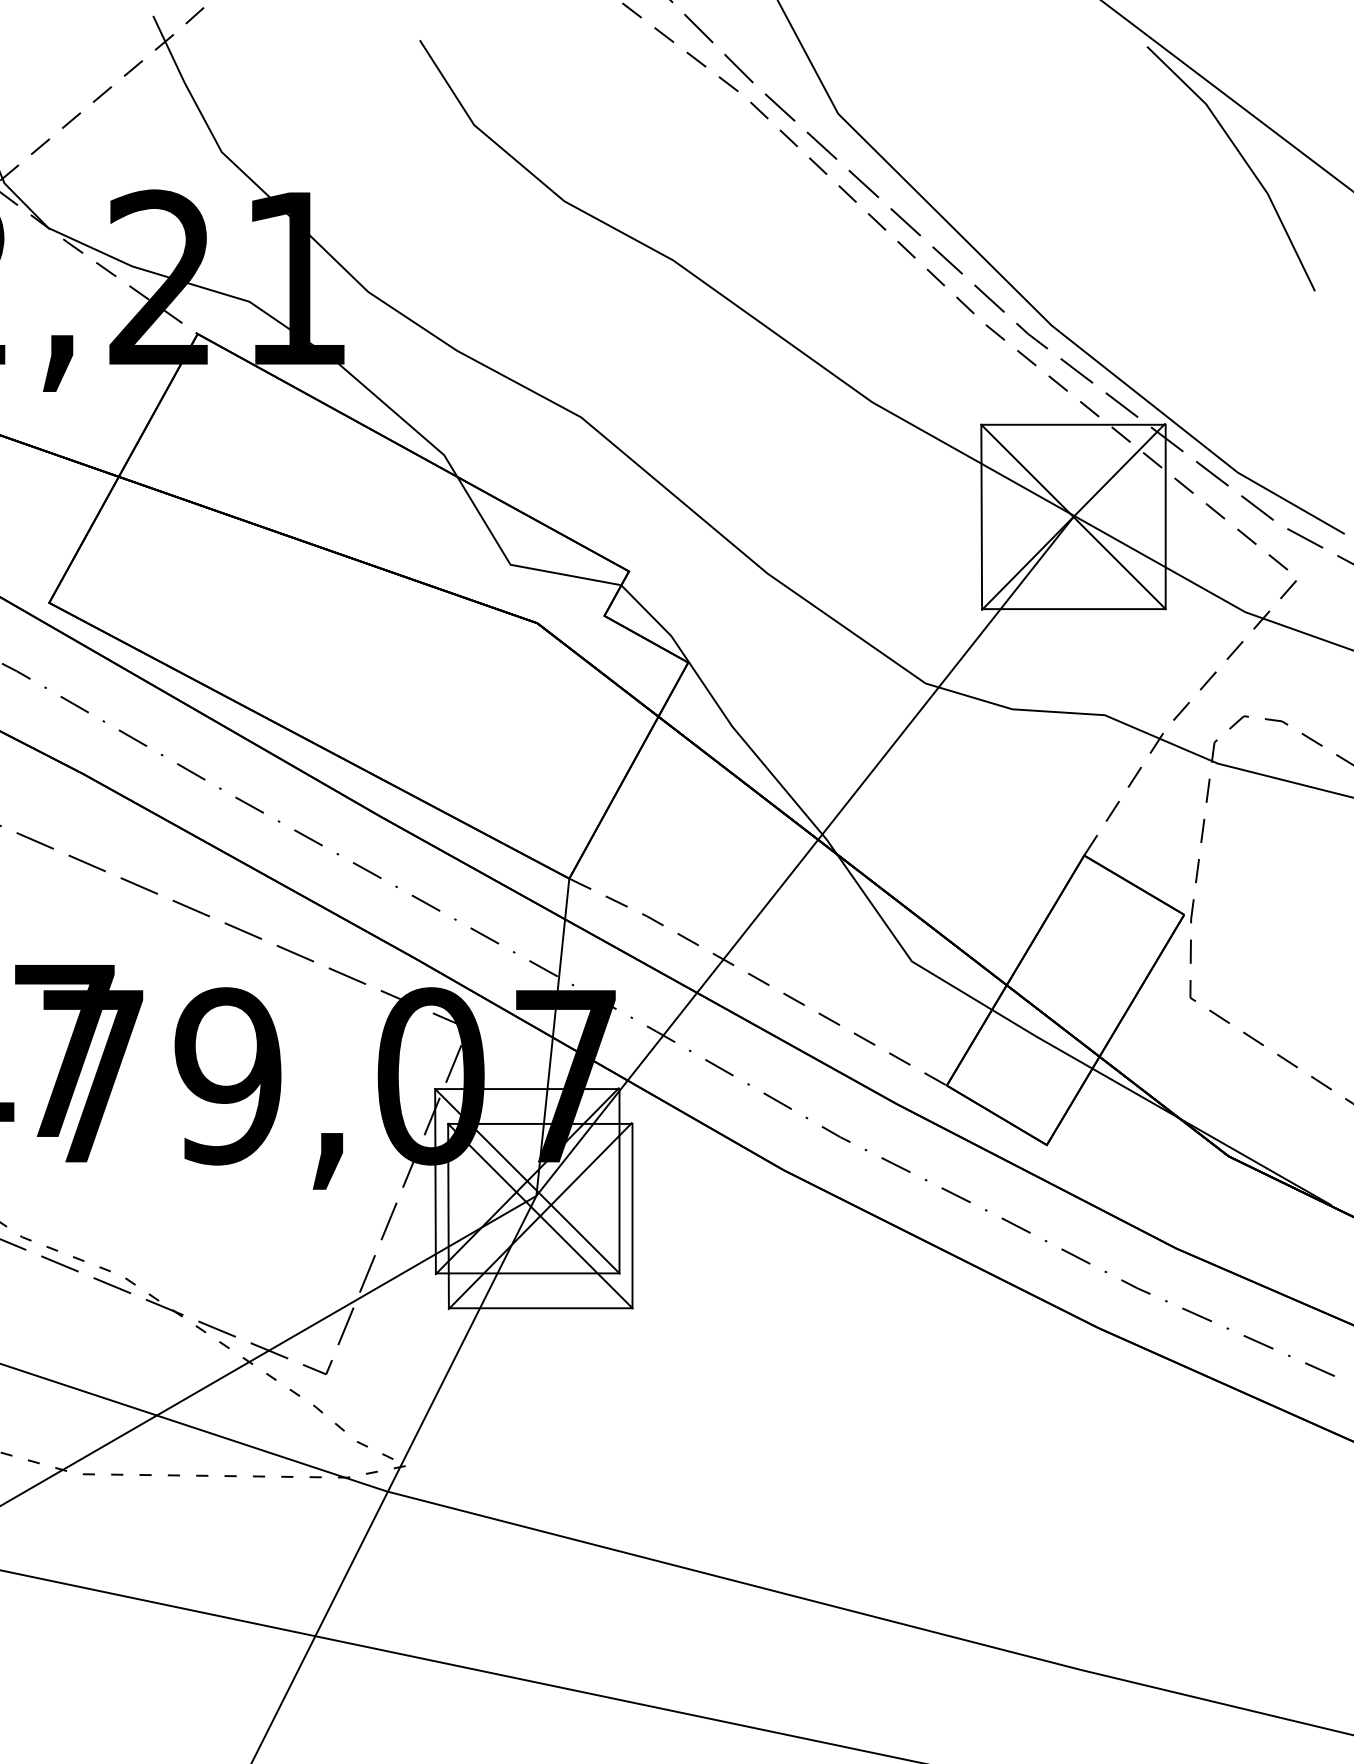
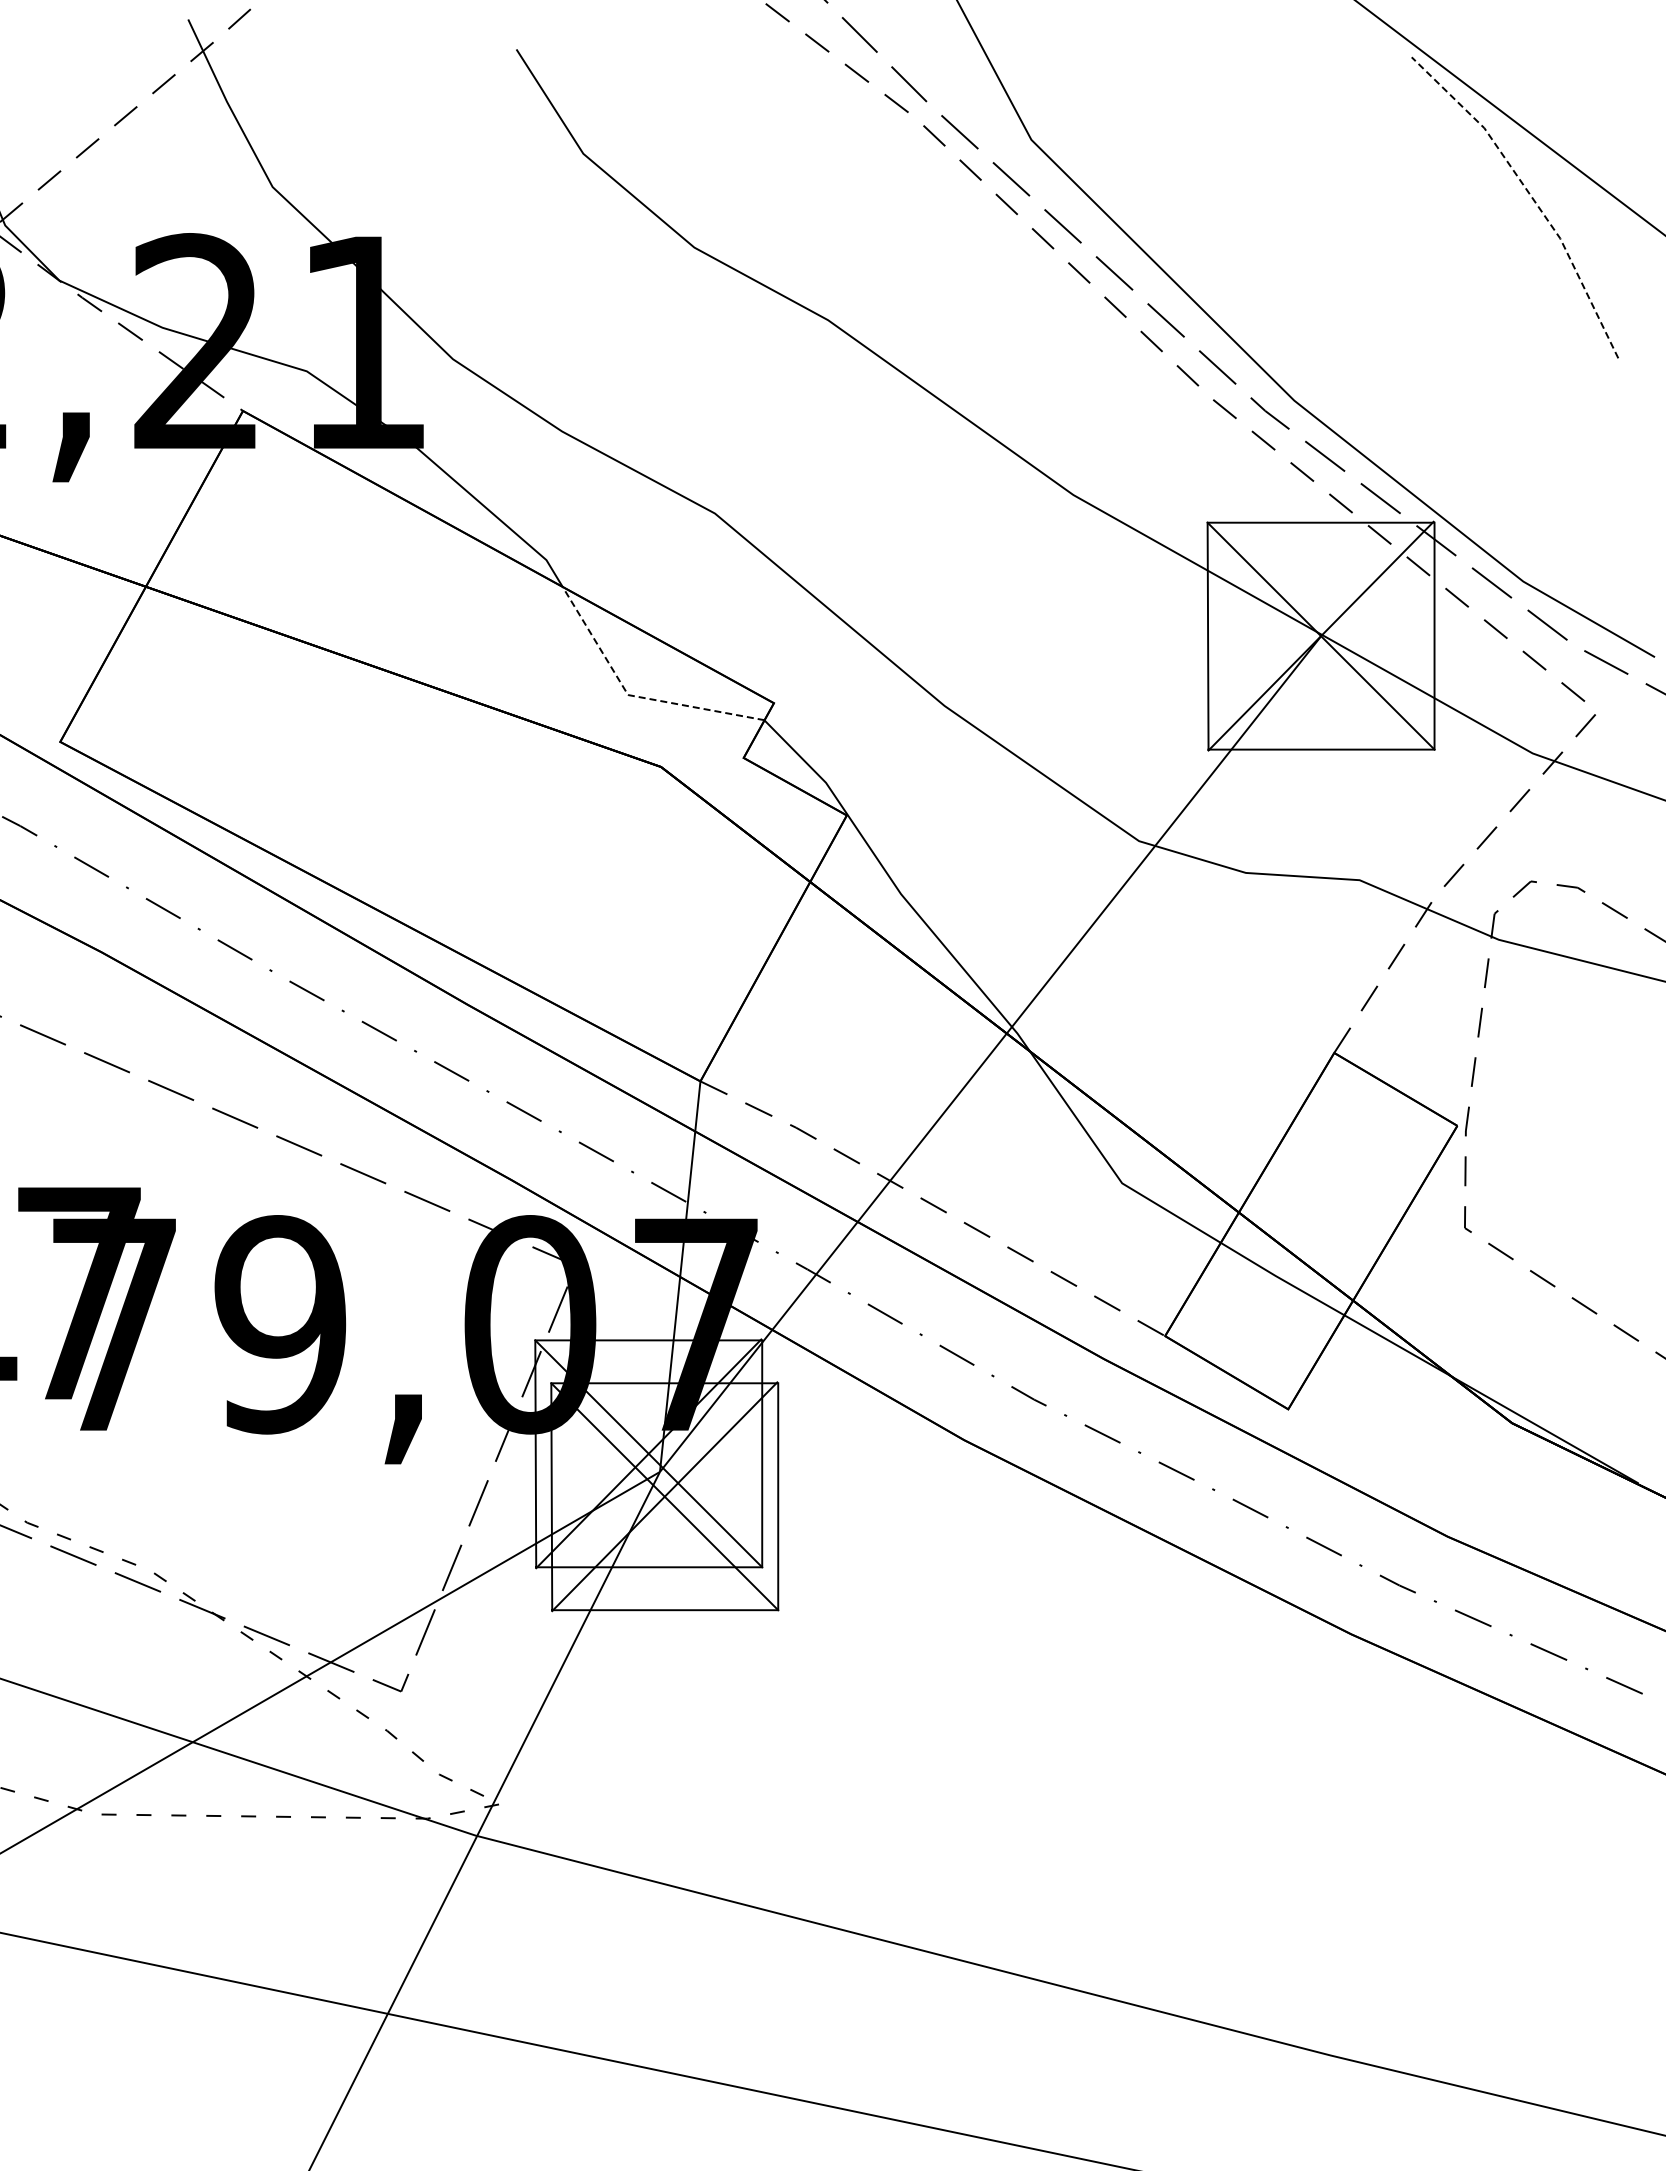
line: (1244, 158) -> (1531, 195), solid -> dashed
line: (515, 565) -> (634, 696), solid -> dashed

